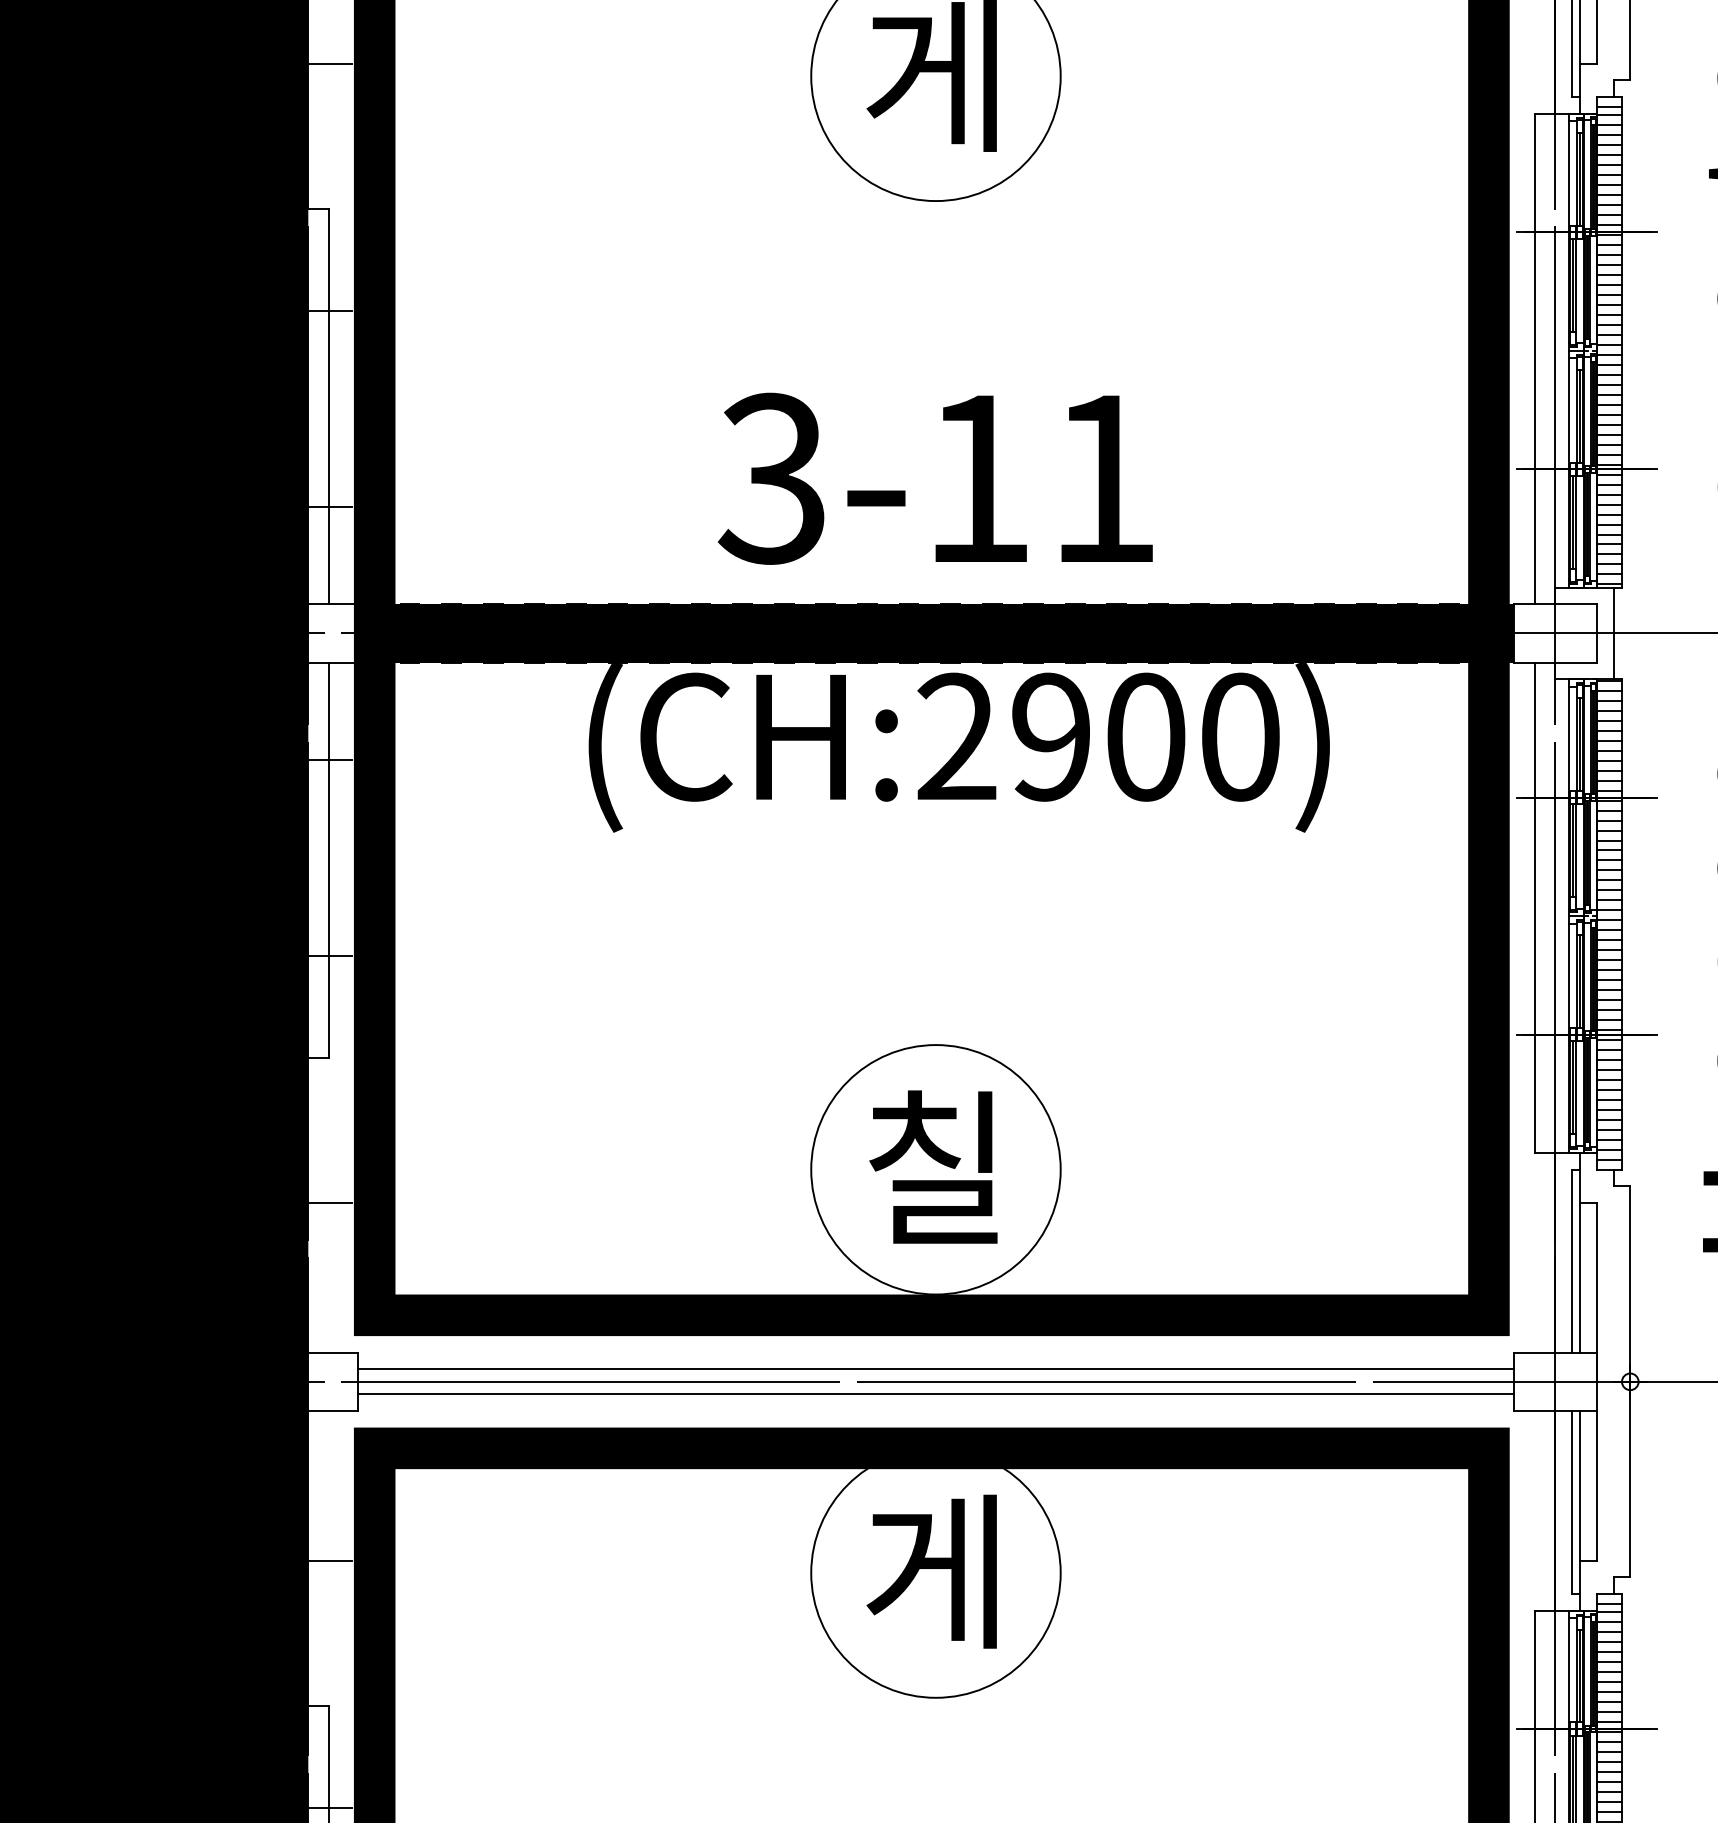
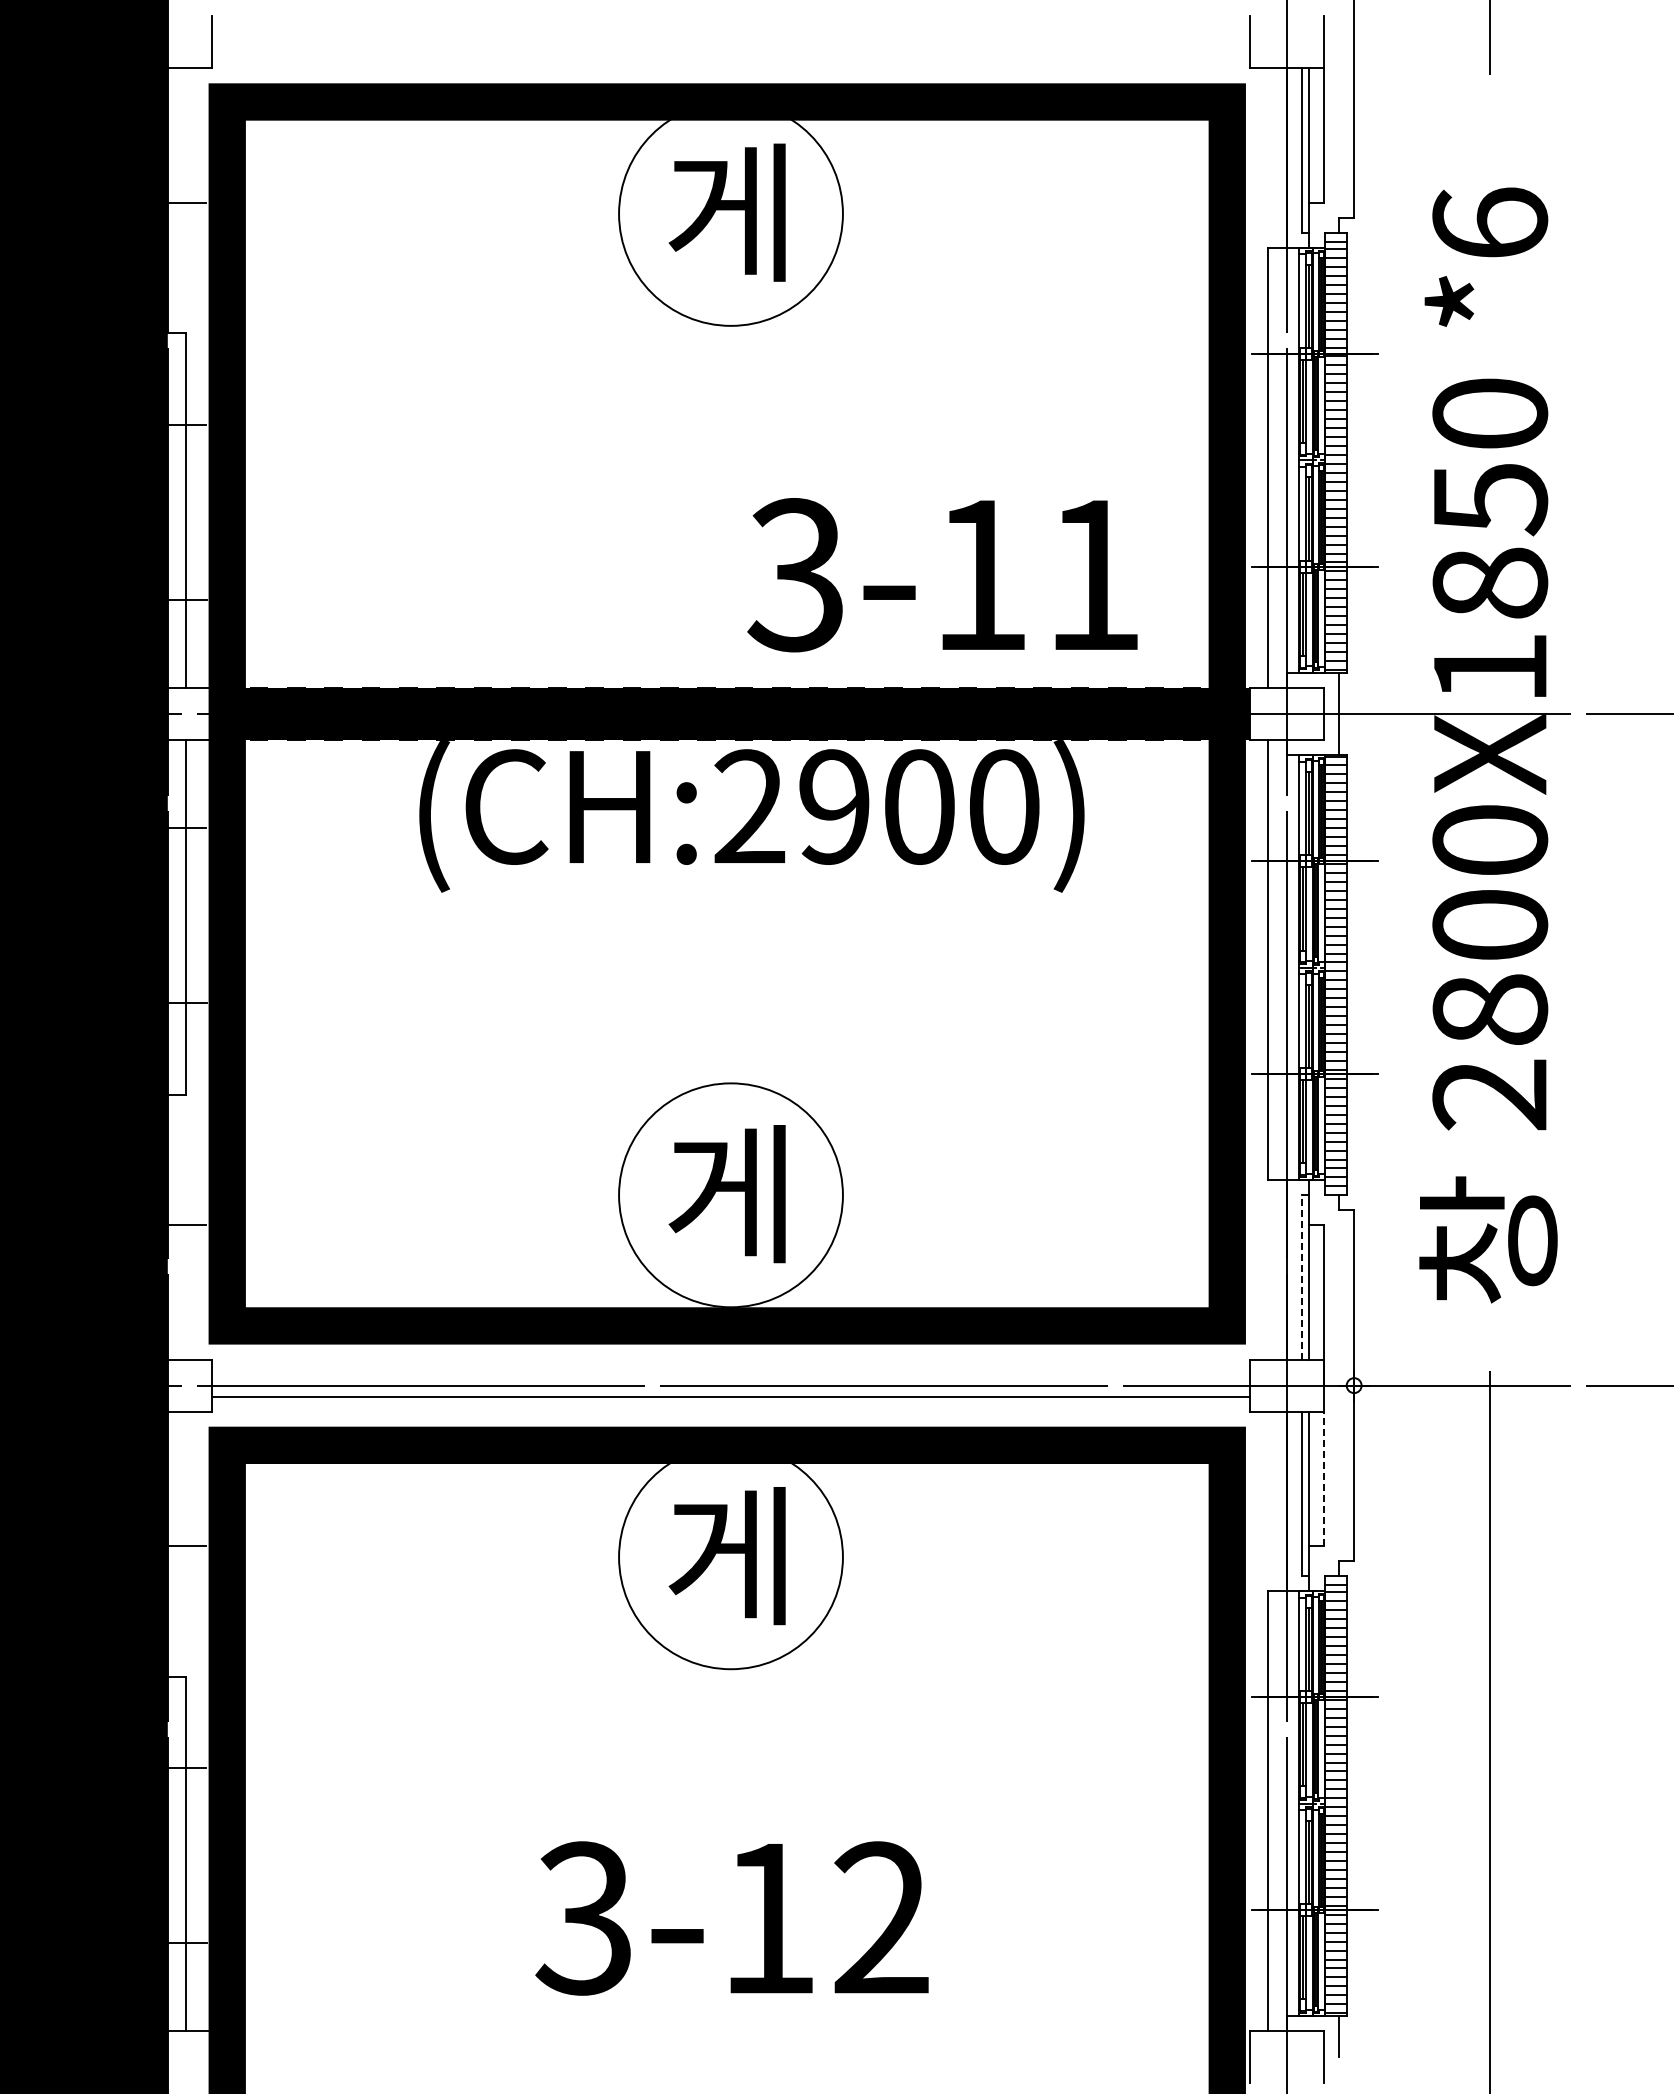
text: (935, 479) -> (942, 575), moved
text: (932, 1167) -> (727, 1193), 칠 -> 게
line: (1571, 1260) -> (1301, 1276), solid -> dashed
line: (935, 1369) -> (730, 1374), removed
line: (1597, 1485) -> (1324, 1478), solid -> dashed

